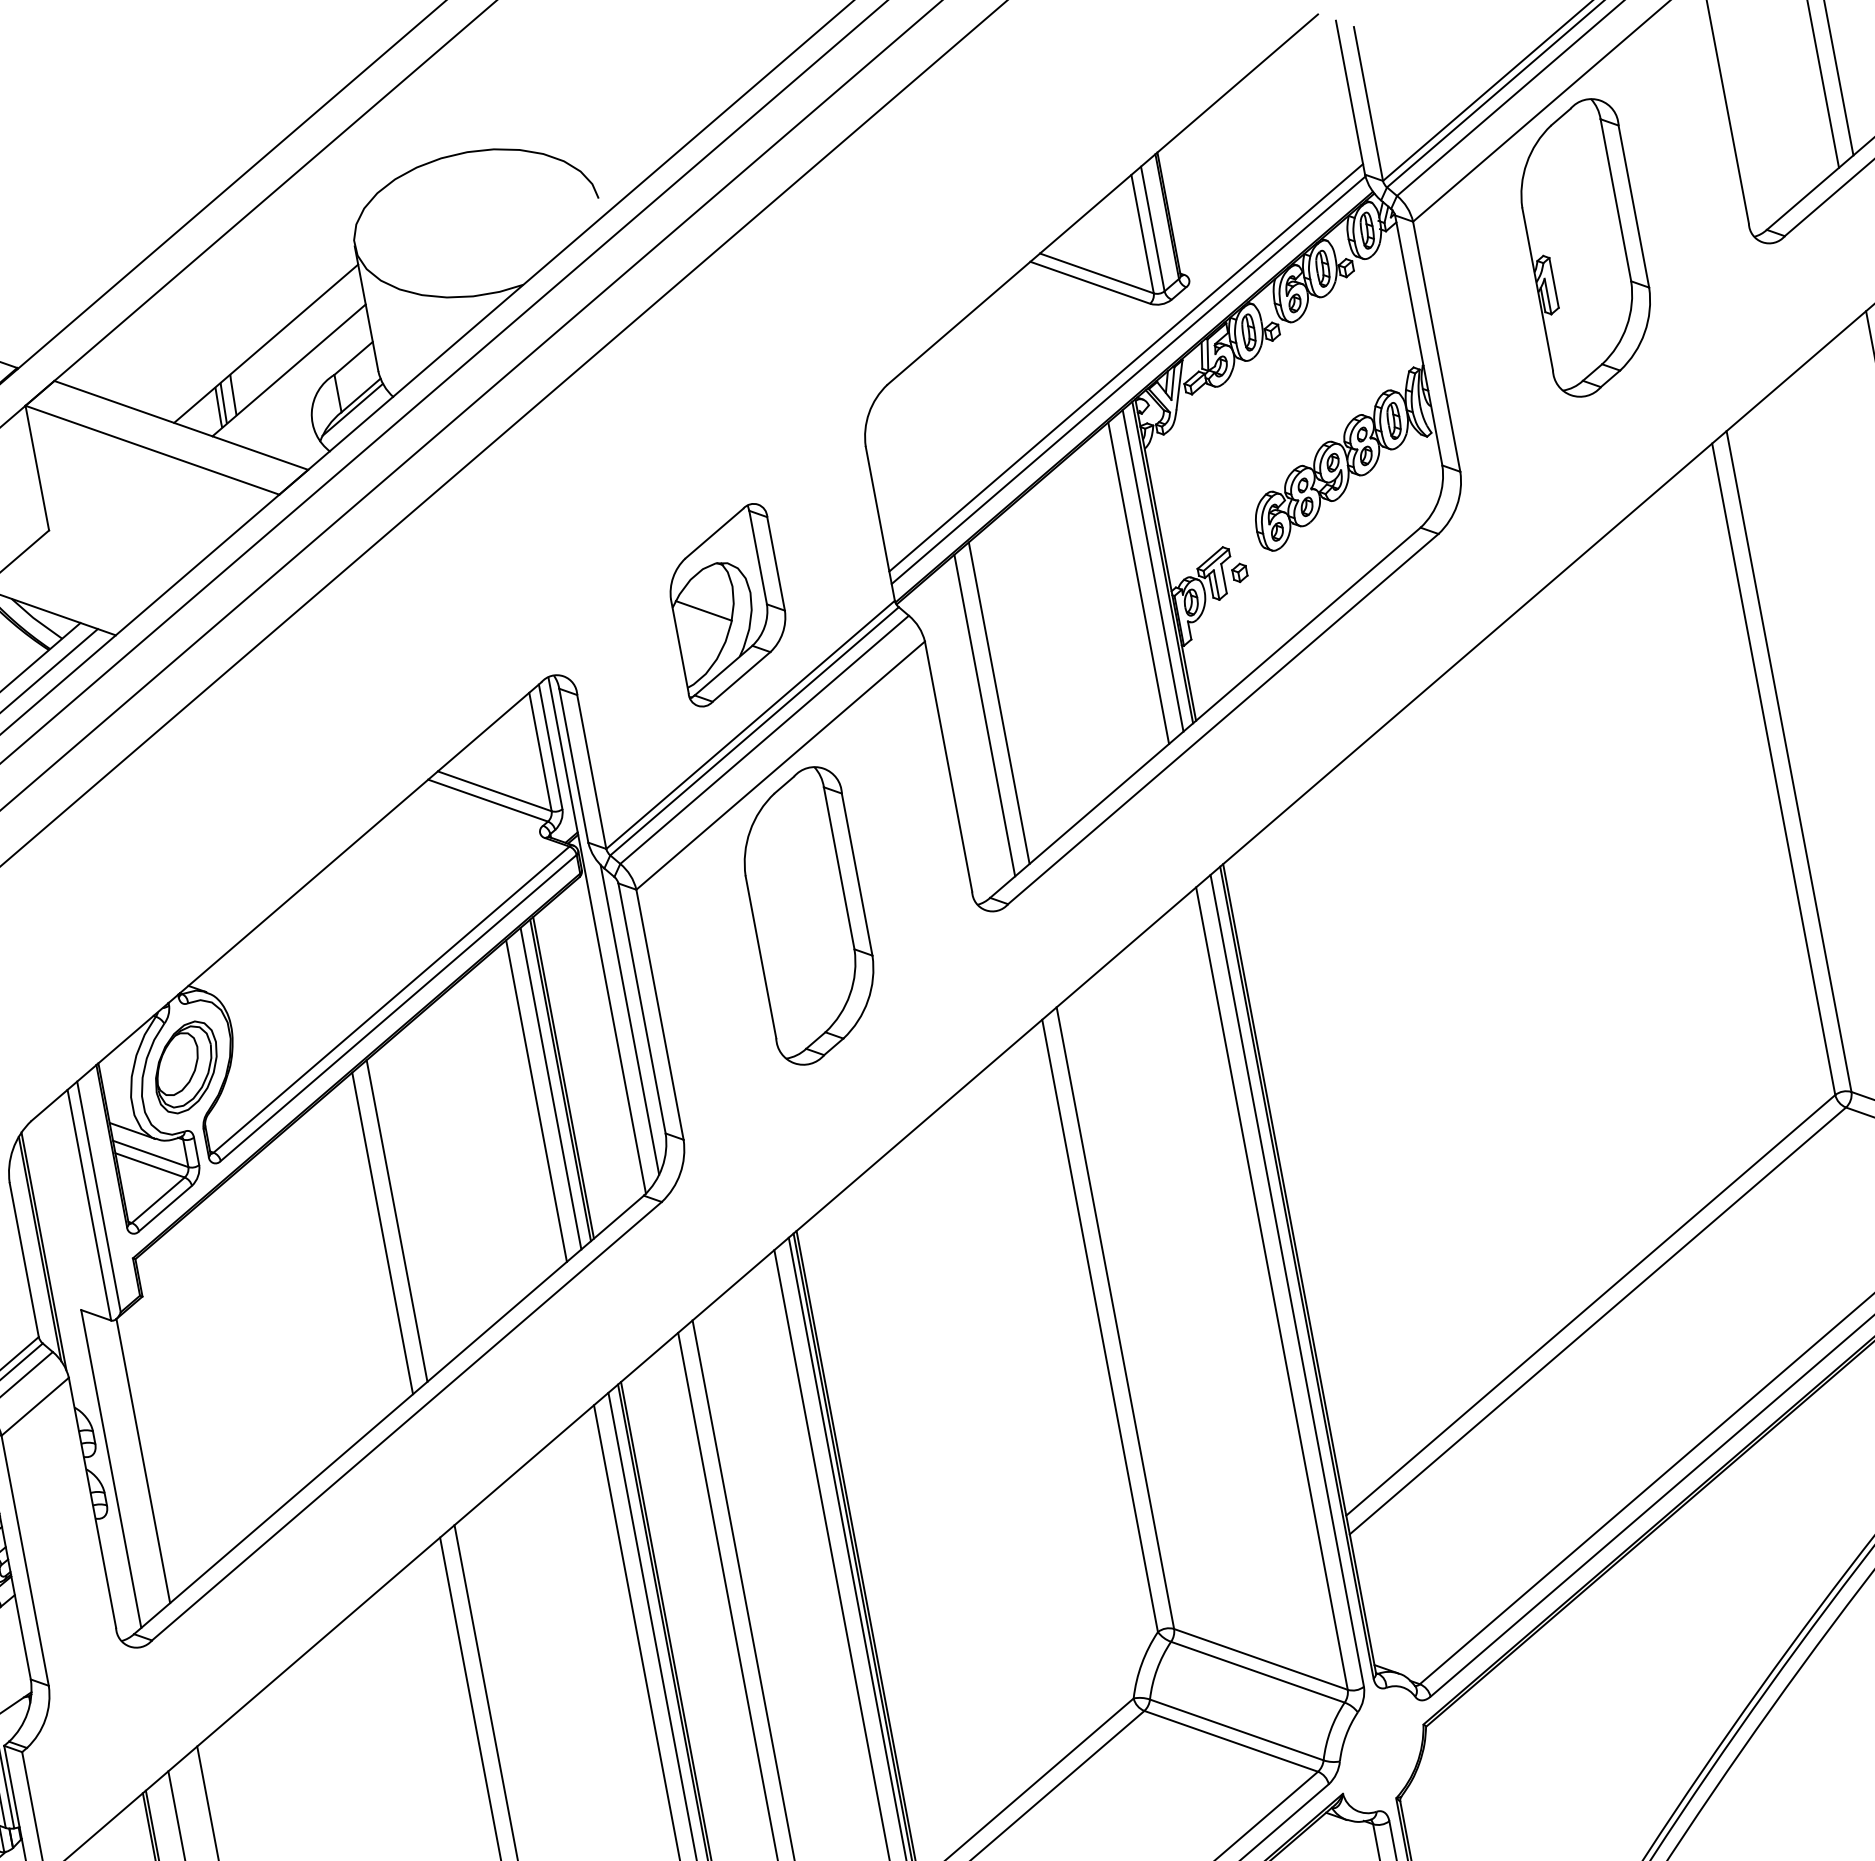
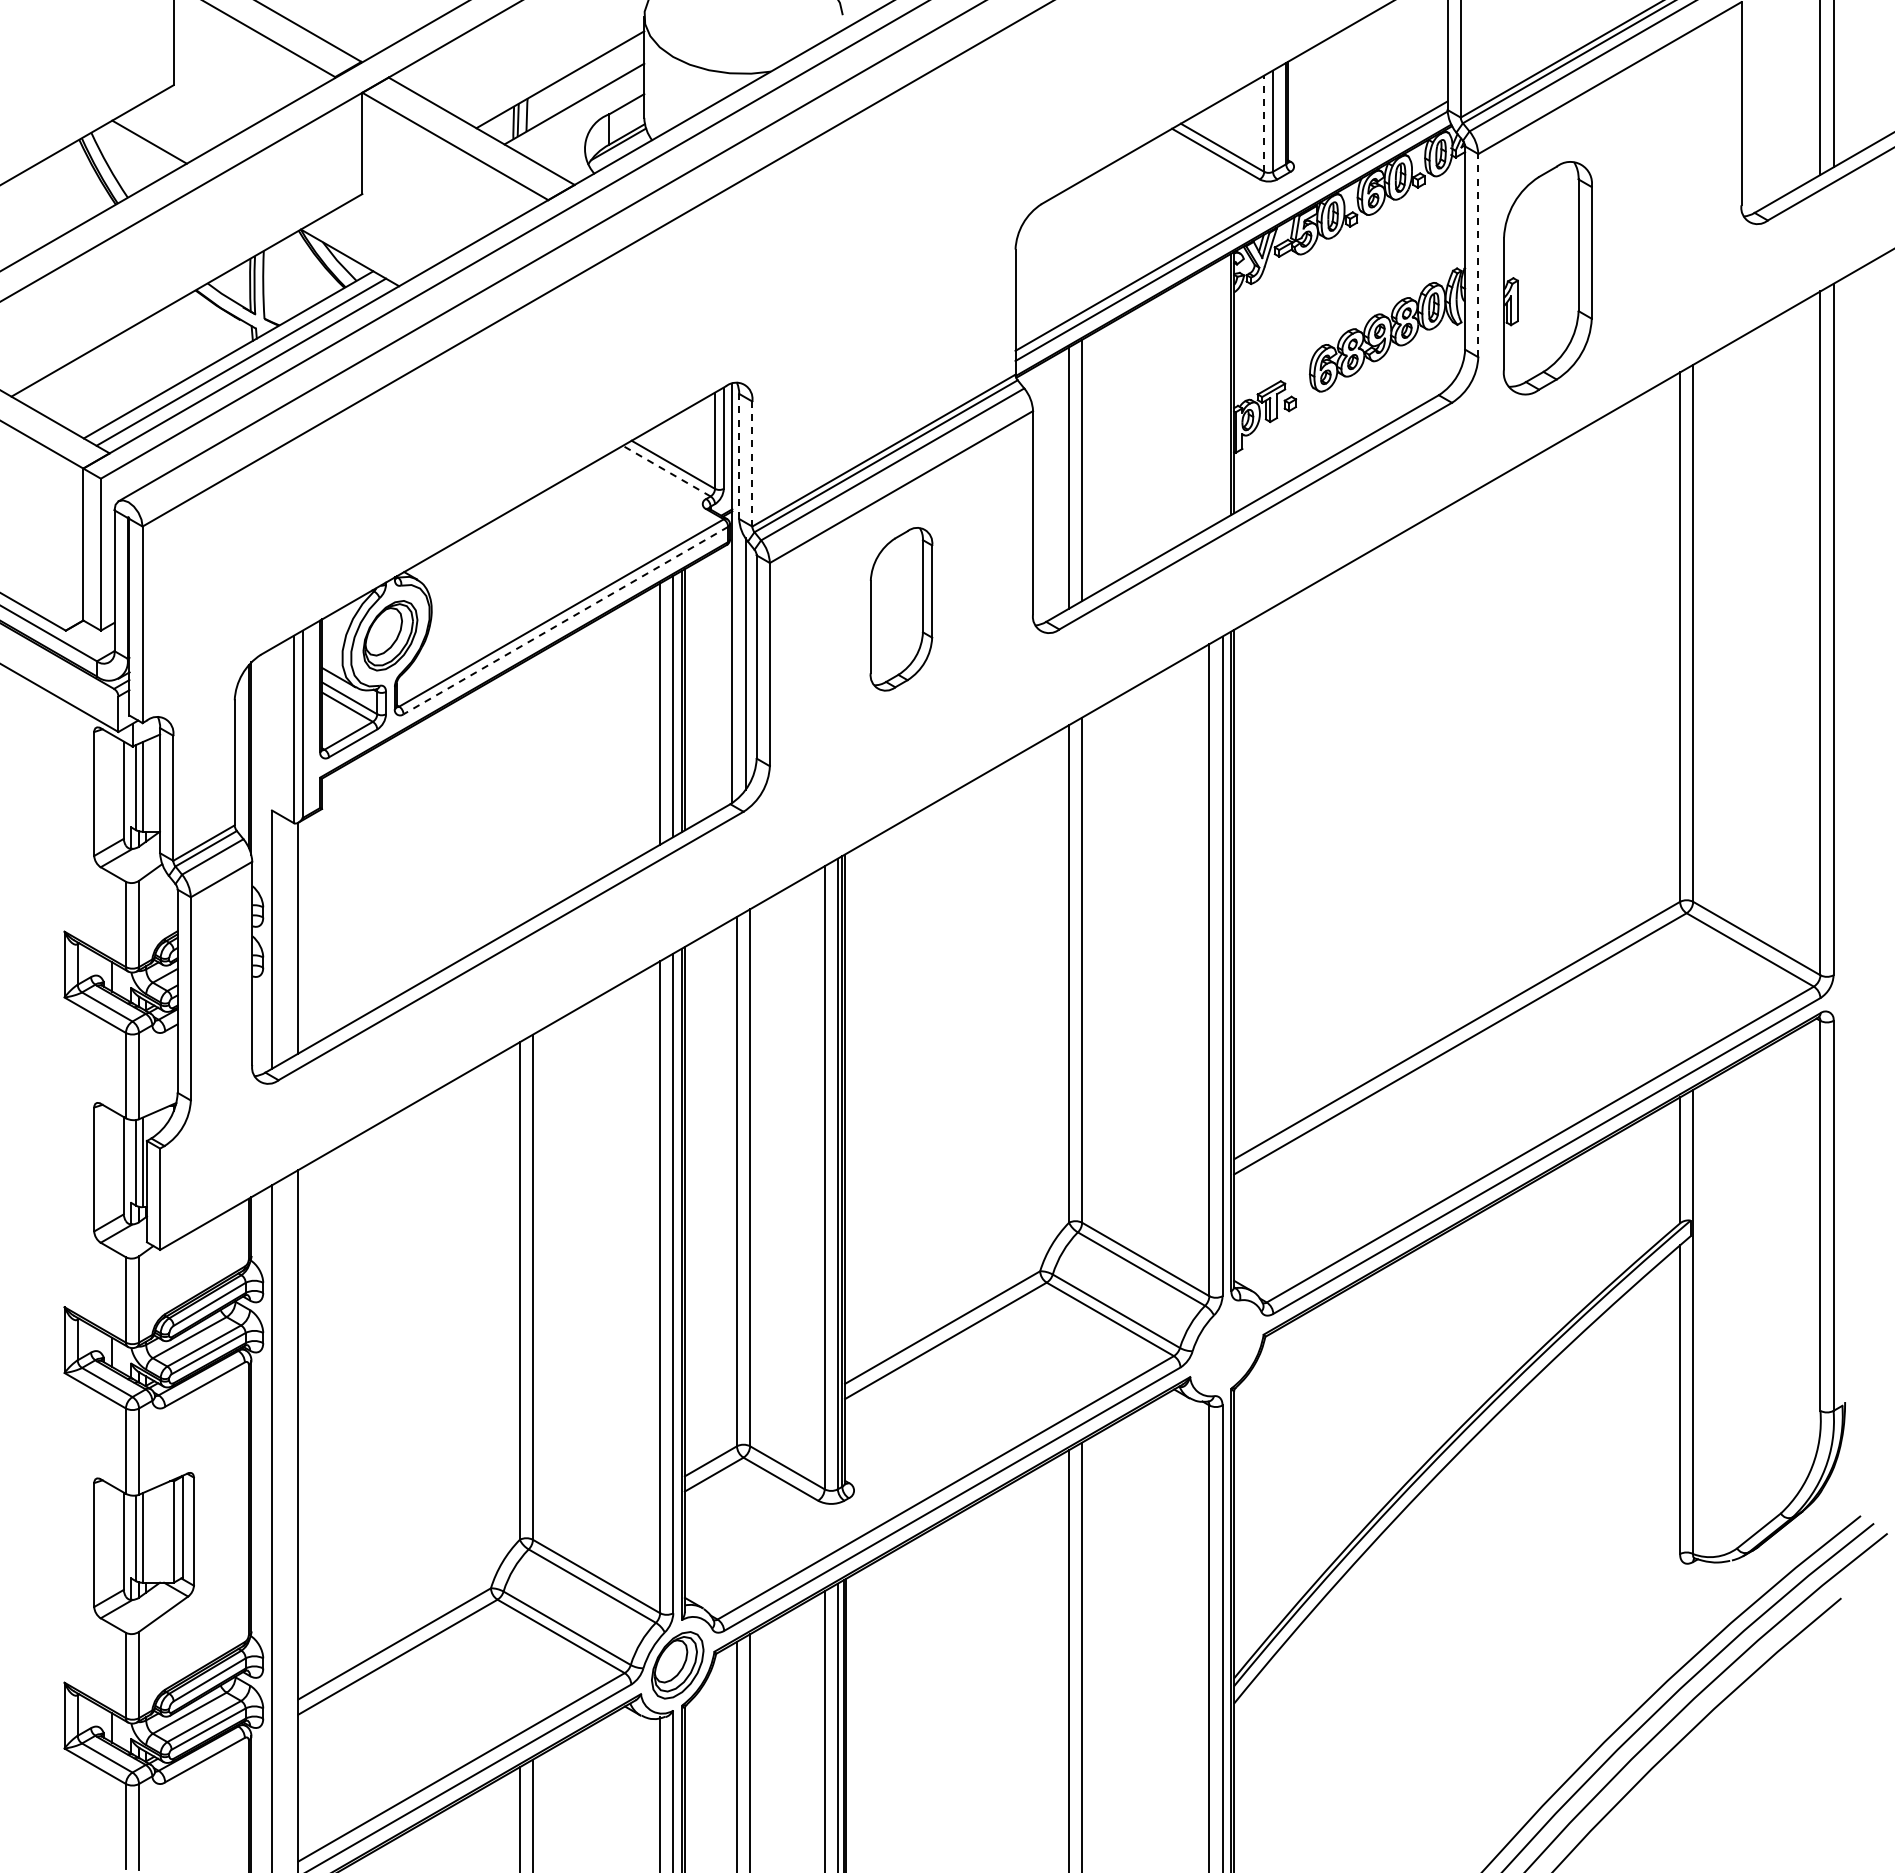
line: (1142, 233) -> (1264, 123), solid -> dashed
part: (1585, 248) -> (1547, 278), moved
line: (1436, 346) -> (1478, 255), solid -> dashed
line: (1153, 570) -> (1222, 389), removed
line: (1138, 582) -> (1209, 396), removed
part: (727, 605) -> (883, 353), removed
line: (574, 765) -> (739, 456), solid -> dashed
line: (592, 772) -> (752, 464), solid -> dashed
line: (487, 801) -> (666, 471), solid -> dashed
part: (809, 916) -> (901, 609), size x0.7
line: (398, 1007) -> (565, 620), solid -> dashed
line: (397, 1220) -> (533, 787), removed
line: (382, 1232) -> (519, 794), removed

